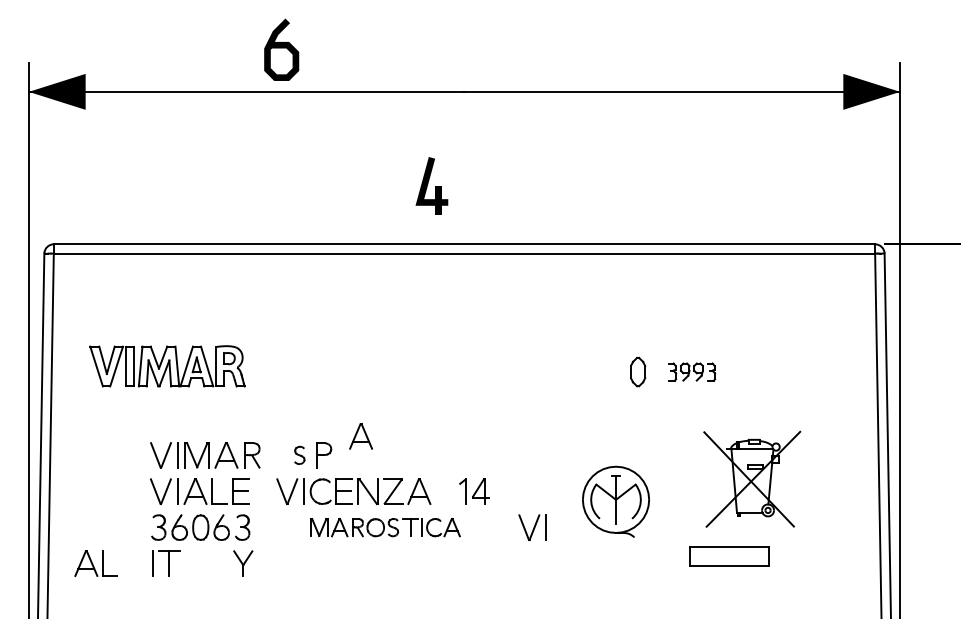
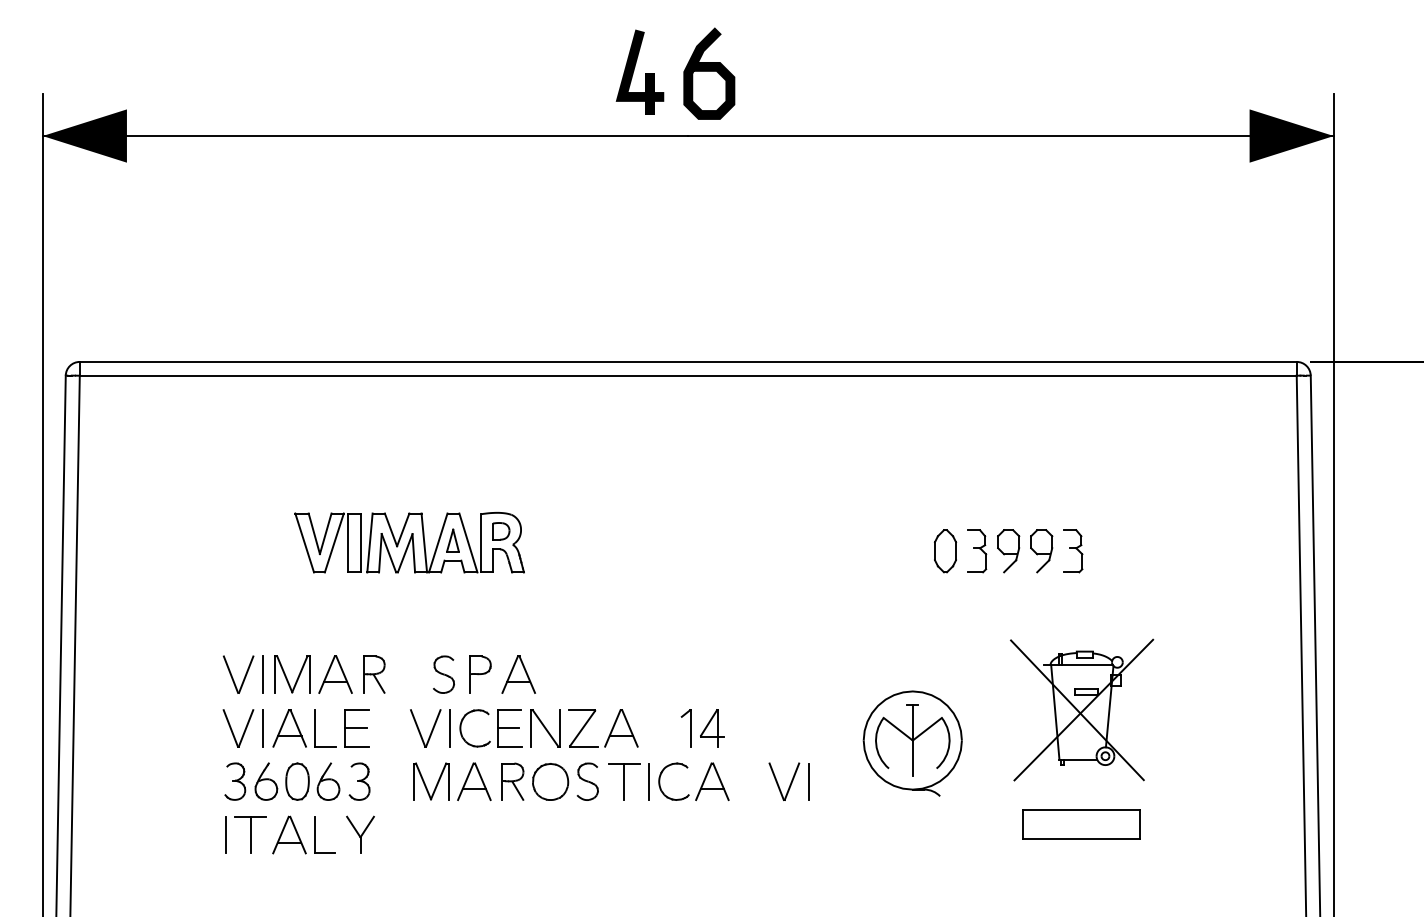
curve: (281, 48) -> (709, 71), moved
part: (431, 185) -> (639, 71), moved
part: (167, 366) -> (409, 542), moved
part: (691, 371) -> (1024, 550), size x1.67
part: (360, 436) -> (517, 674), moved
part: (299, 455) -> (443, 674), size x1.43
part: (752, 478) -> (1082, 708), moved
part: (385, 527) -> (571, 781), size x1.43
part: (95, 563) -> (303, 834), moved

